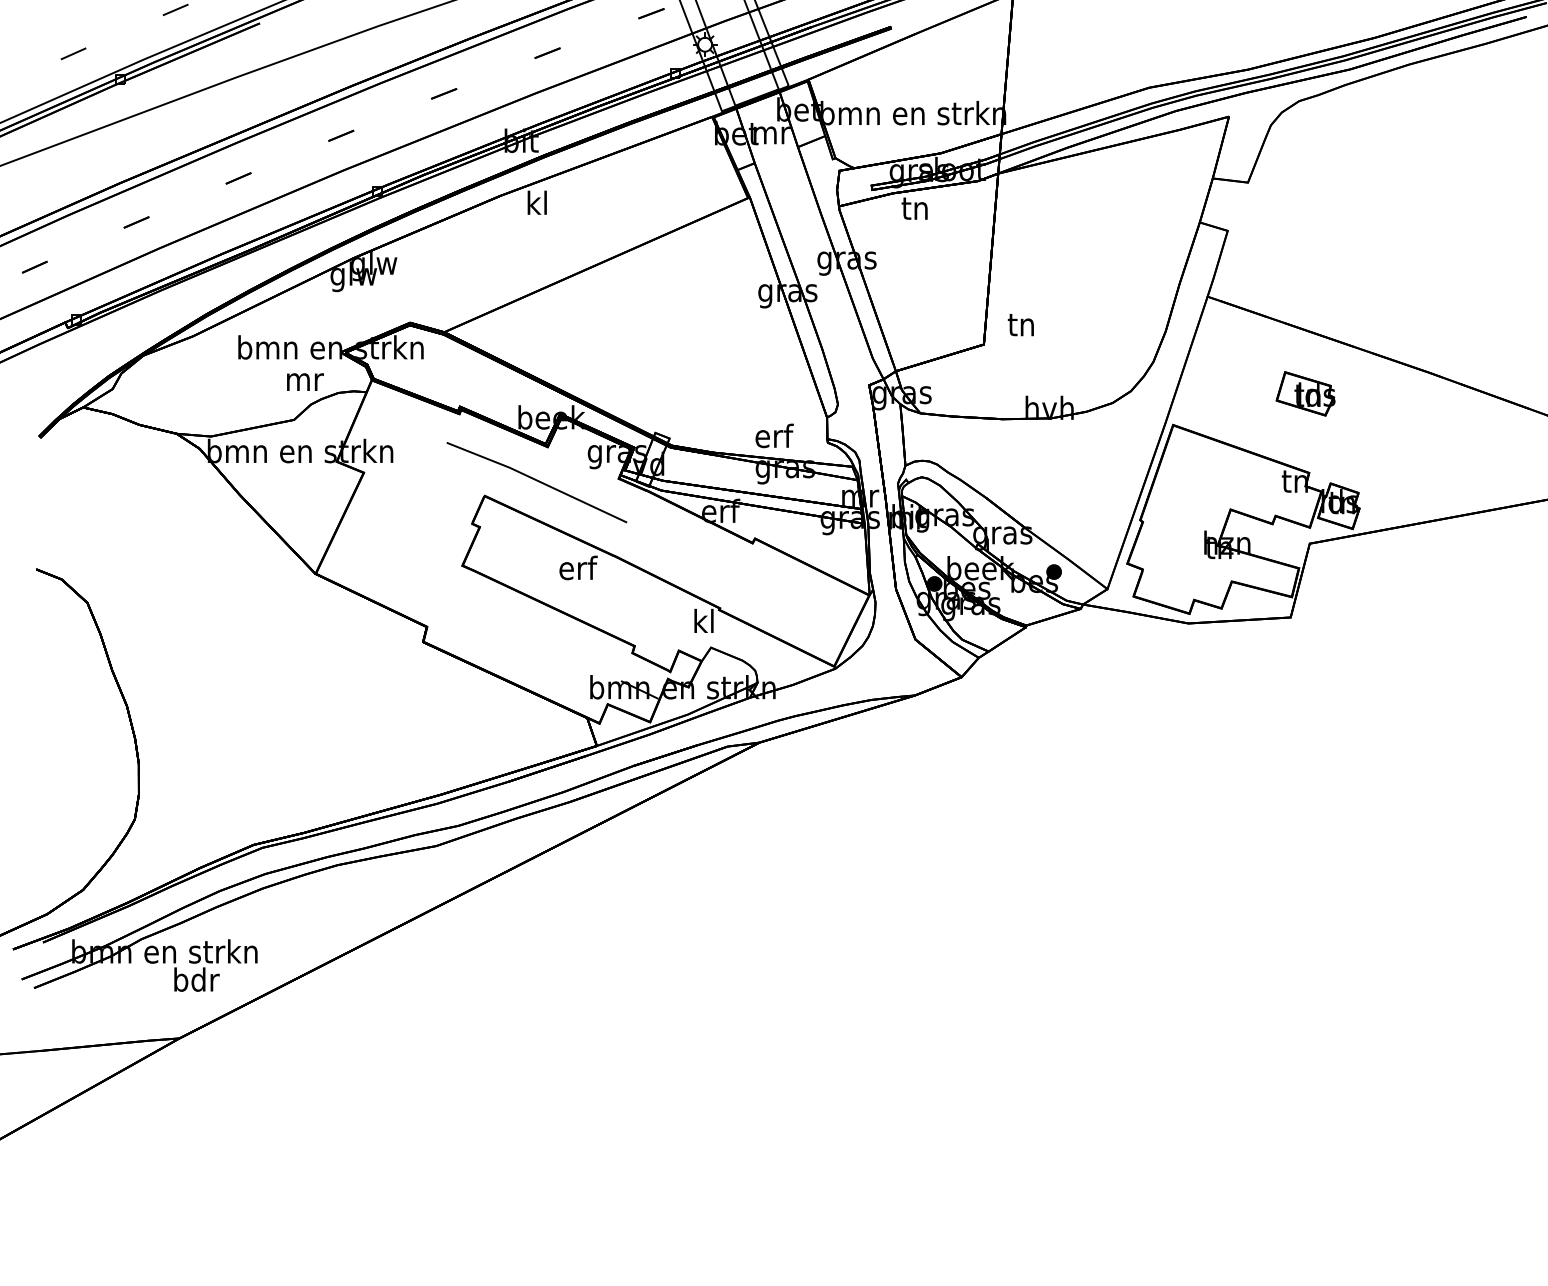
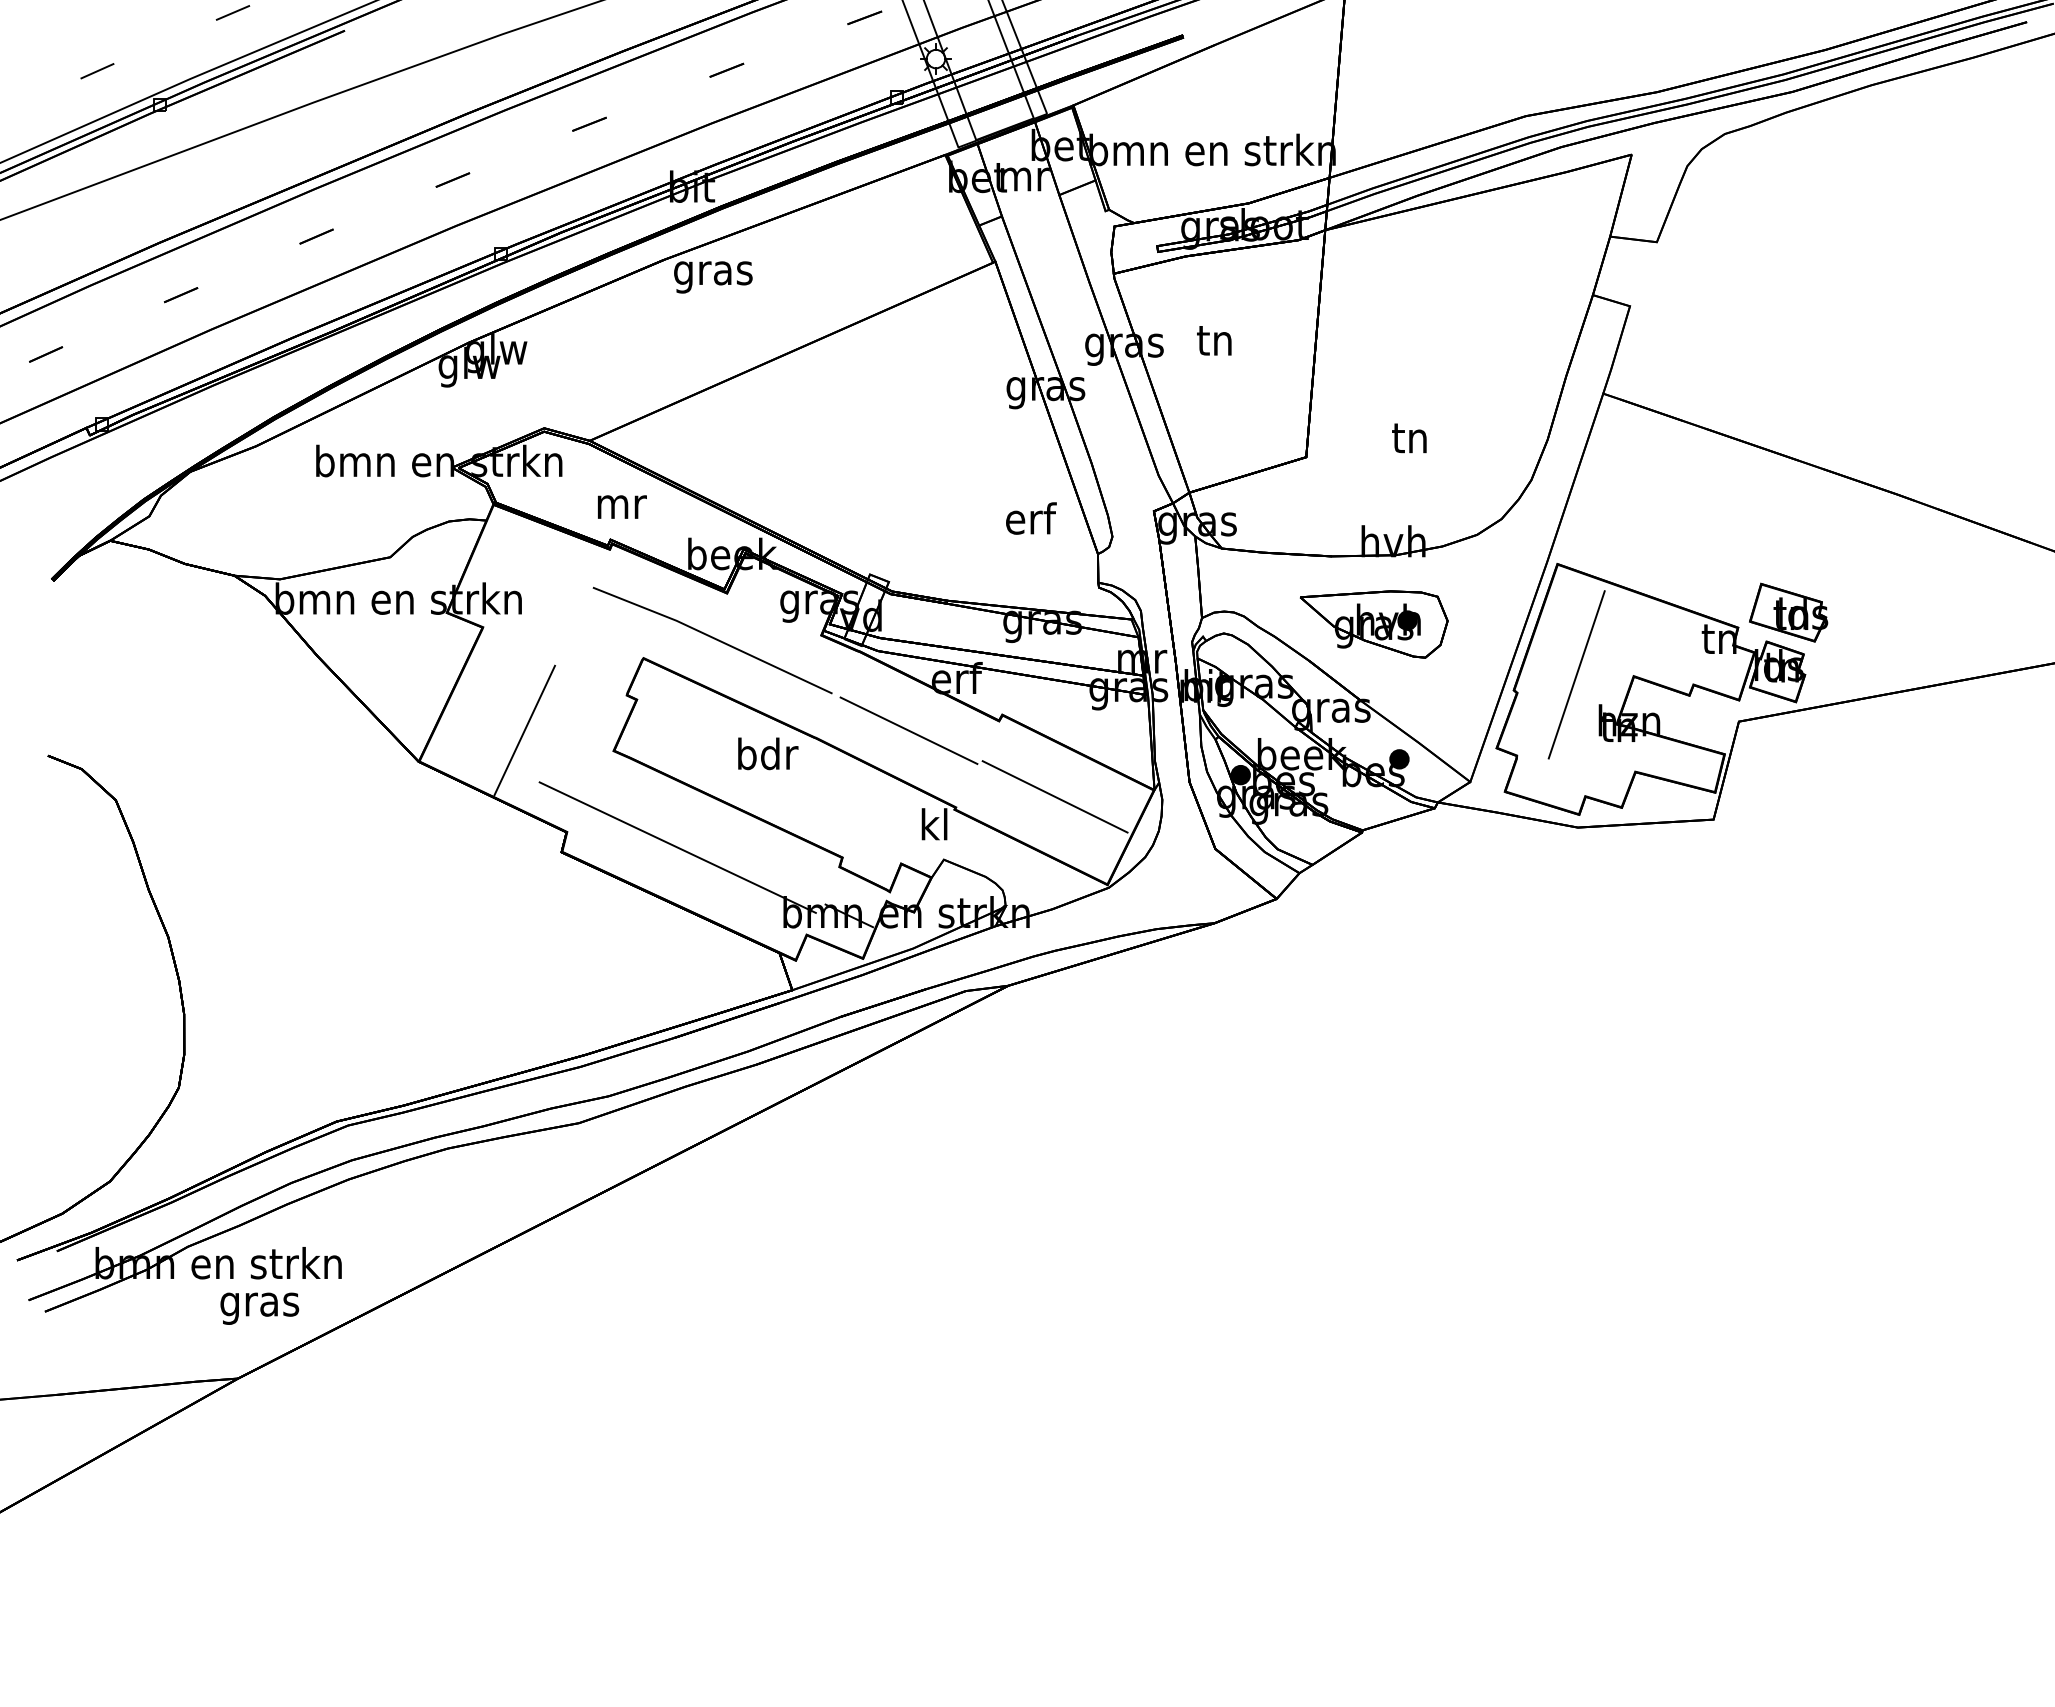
text: (537, 205) -> (713, 272), kl -> gras
text: (914, 208) -> (1214, 340), moved
text: (1021, 325) -> (1409, 438), moved
text: (305, 381) -> (622, 506), moved
part: (1305, 393) -> (1788, 612), moved
text: (774, 435) -> (1031, 518), moved
part: (1034, 470) -> (1373, 624), added
line: (1187, 508) -> (1576, 674), added
line: (395, 550) -> (524, 730), added
line: (684, 550) -> (908, 730), added
text: (578, 567) -> (768, 753), erf -> bdr
line: (794, 600) -> (1054, 796), added
line: (510, 638) -> (677, 847), added
text: (195, 982) -> (259, 1304), bdr -> gras

